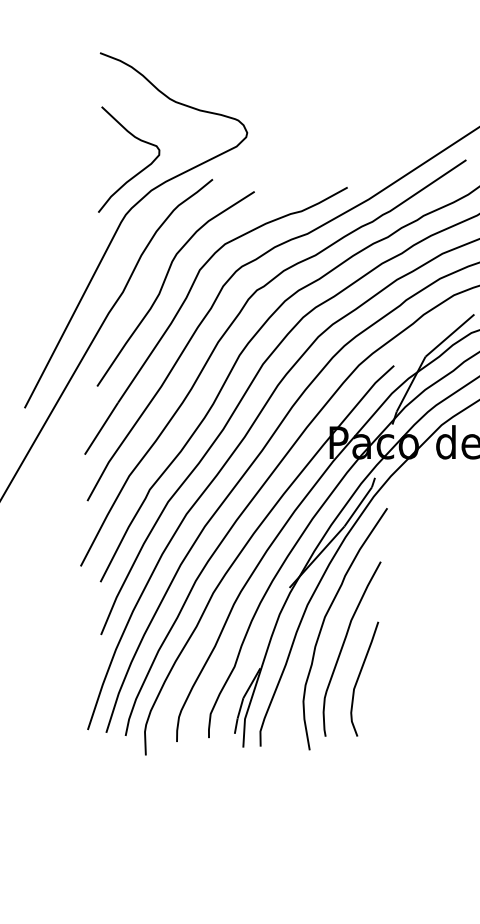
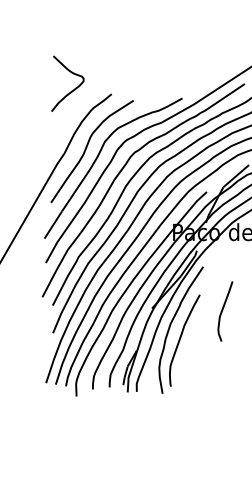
curve: (122, 223) -> (64, 117), removed
curve: (360, 677) -> (223, 310), moved

